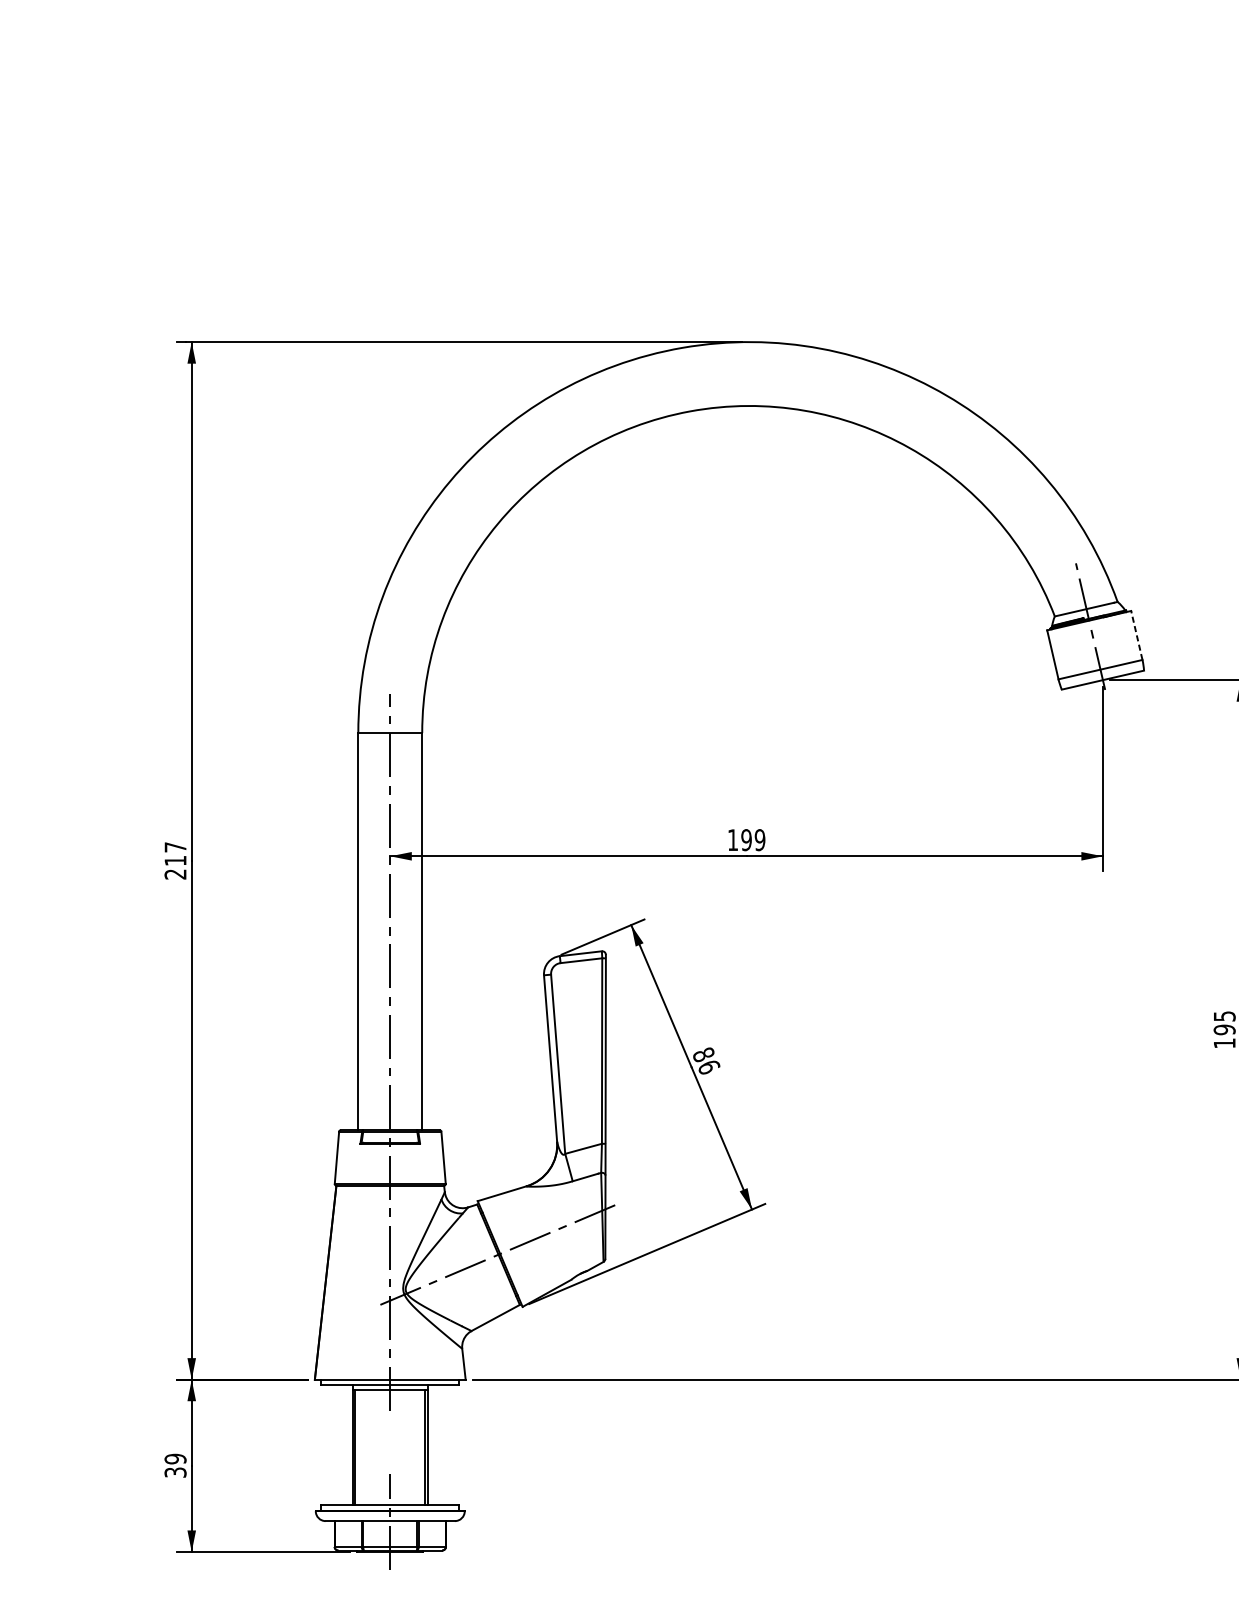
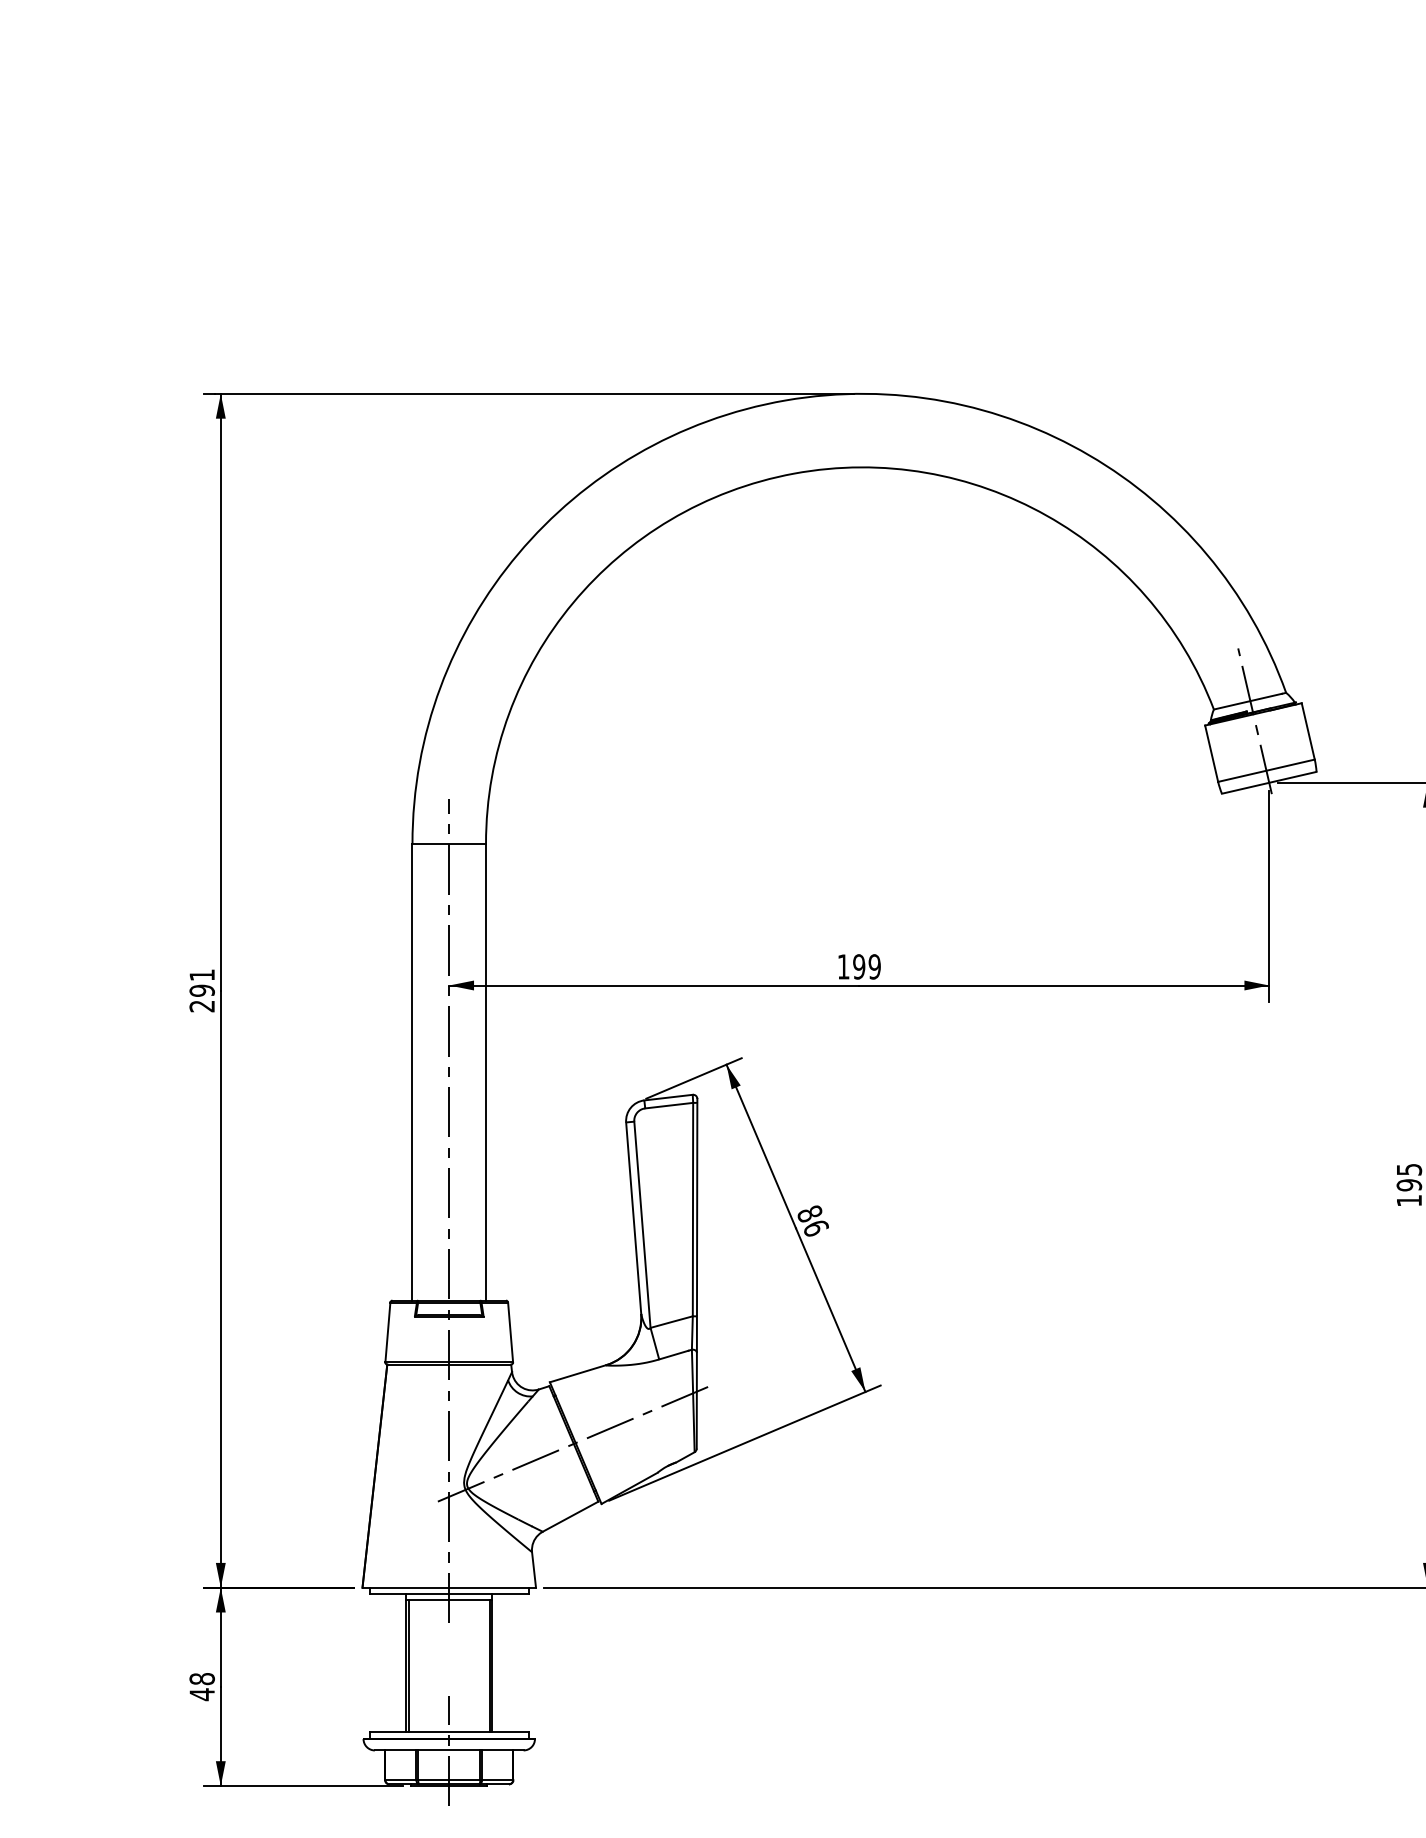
line: (1137, 635) -> (1308, 731), dashed -> solid
text: (174, 853) -> (201, 982), 217 -> 291
text: (174, 1466) -> (201, 1687), 39 -> 48

